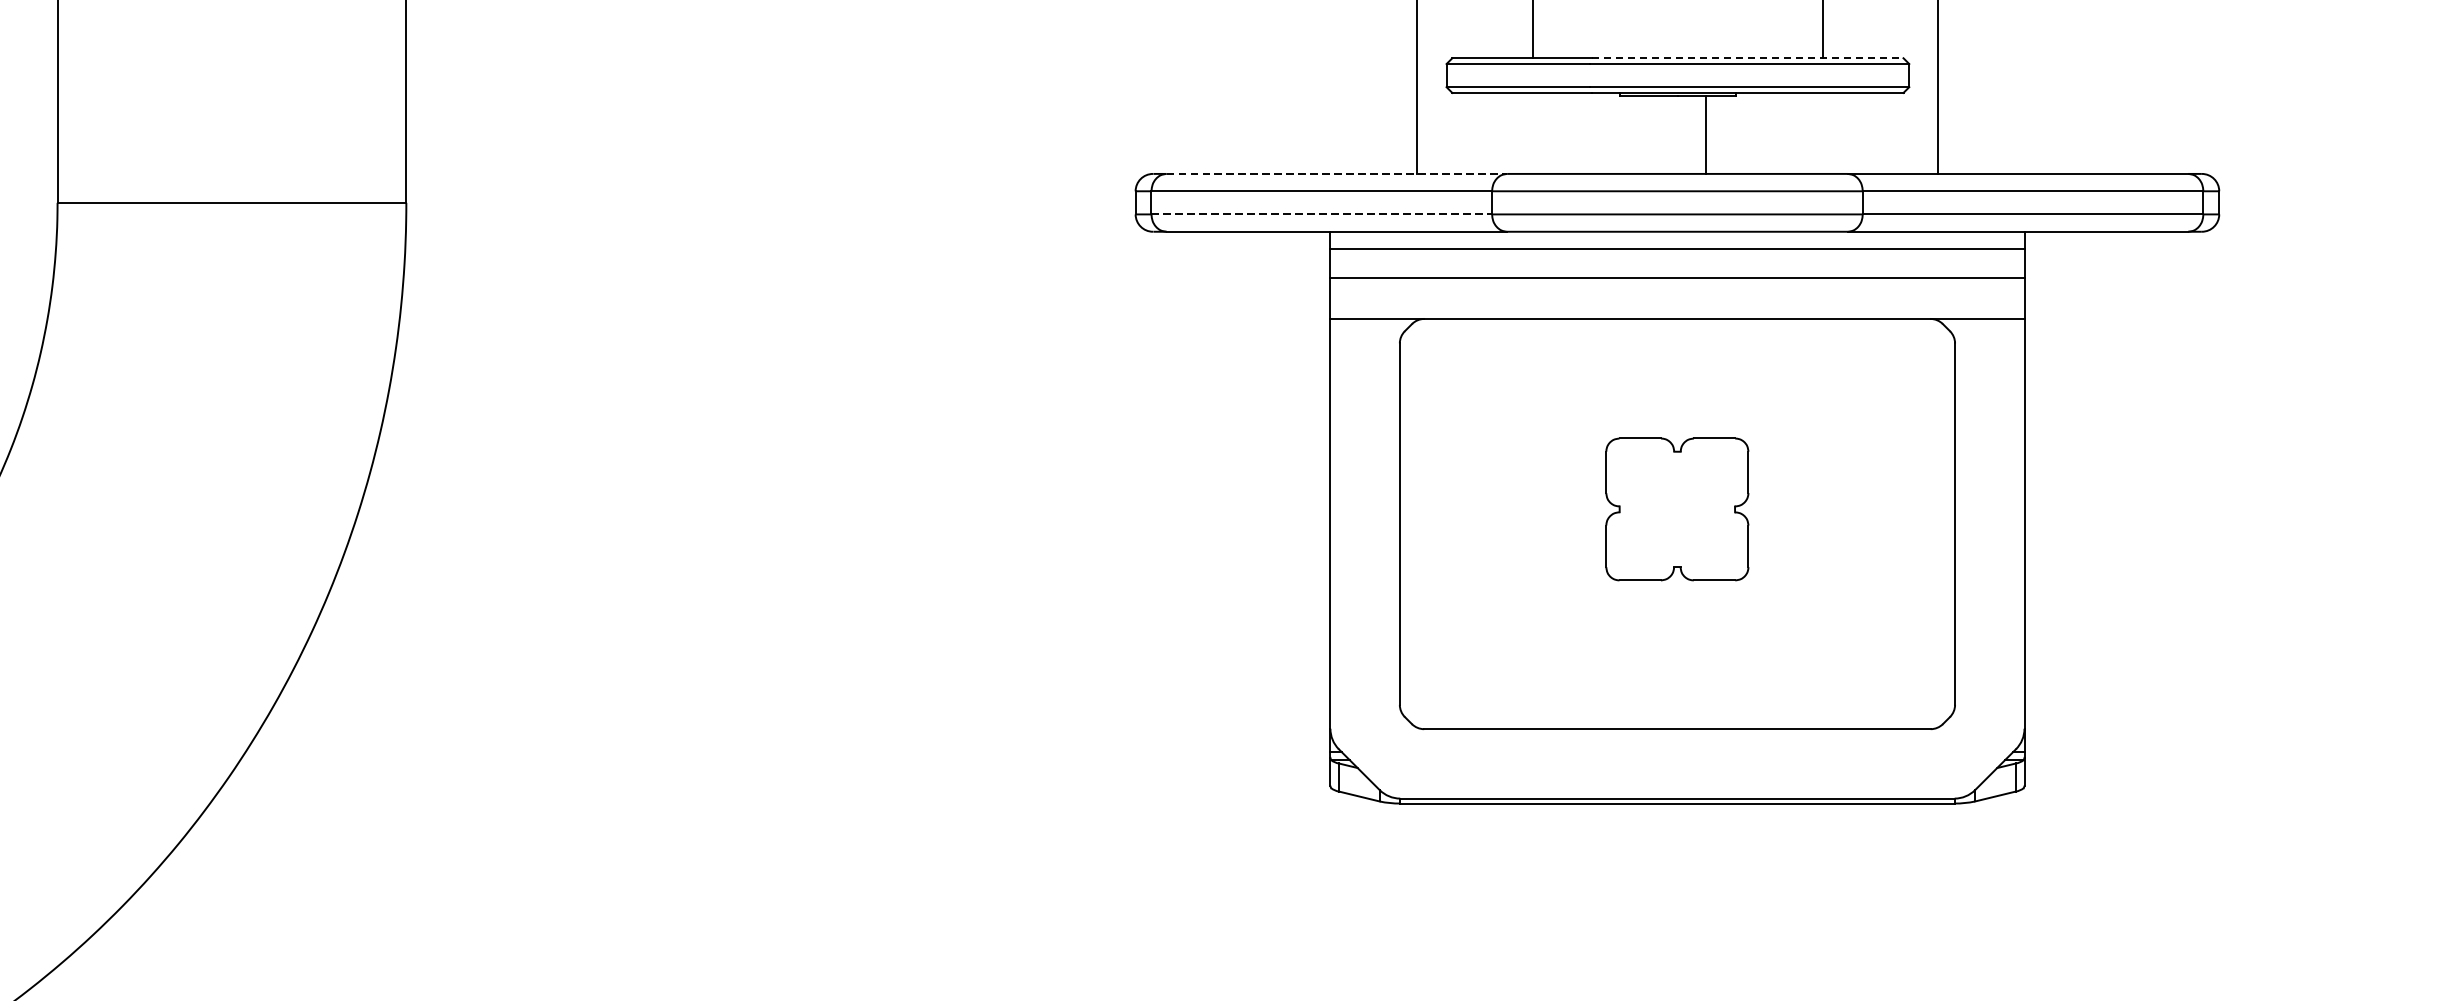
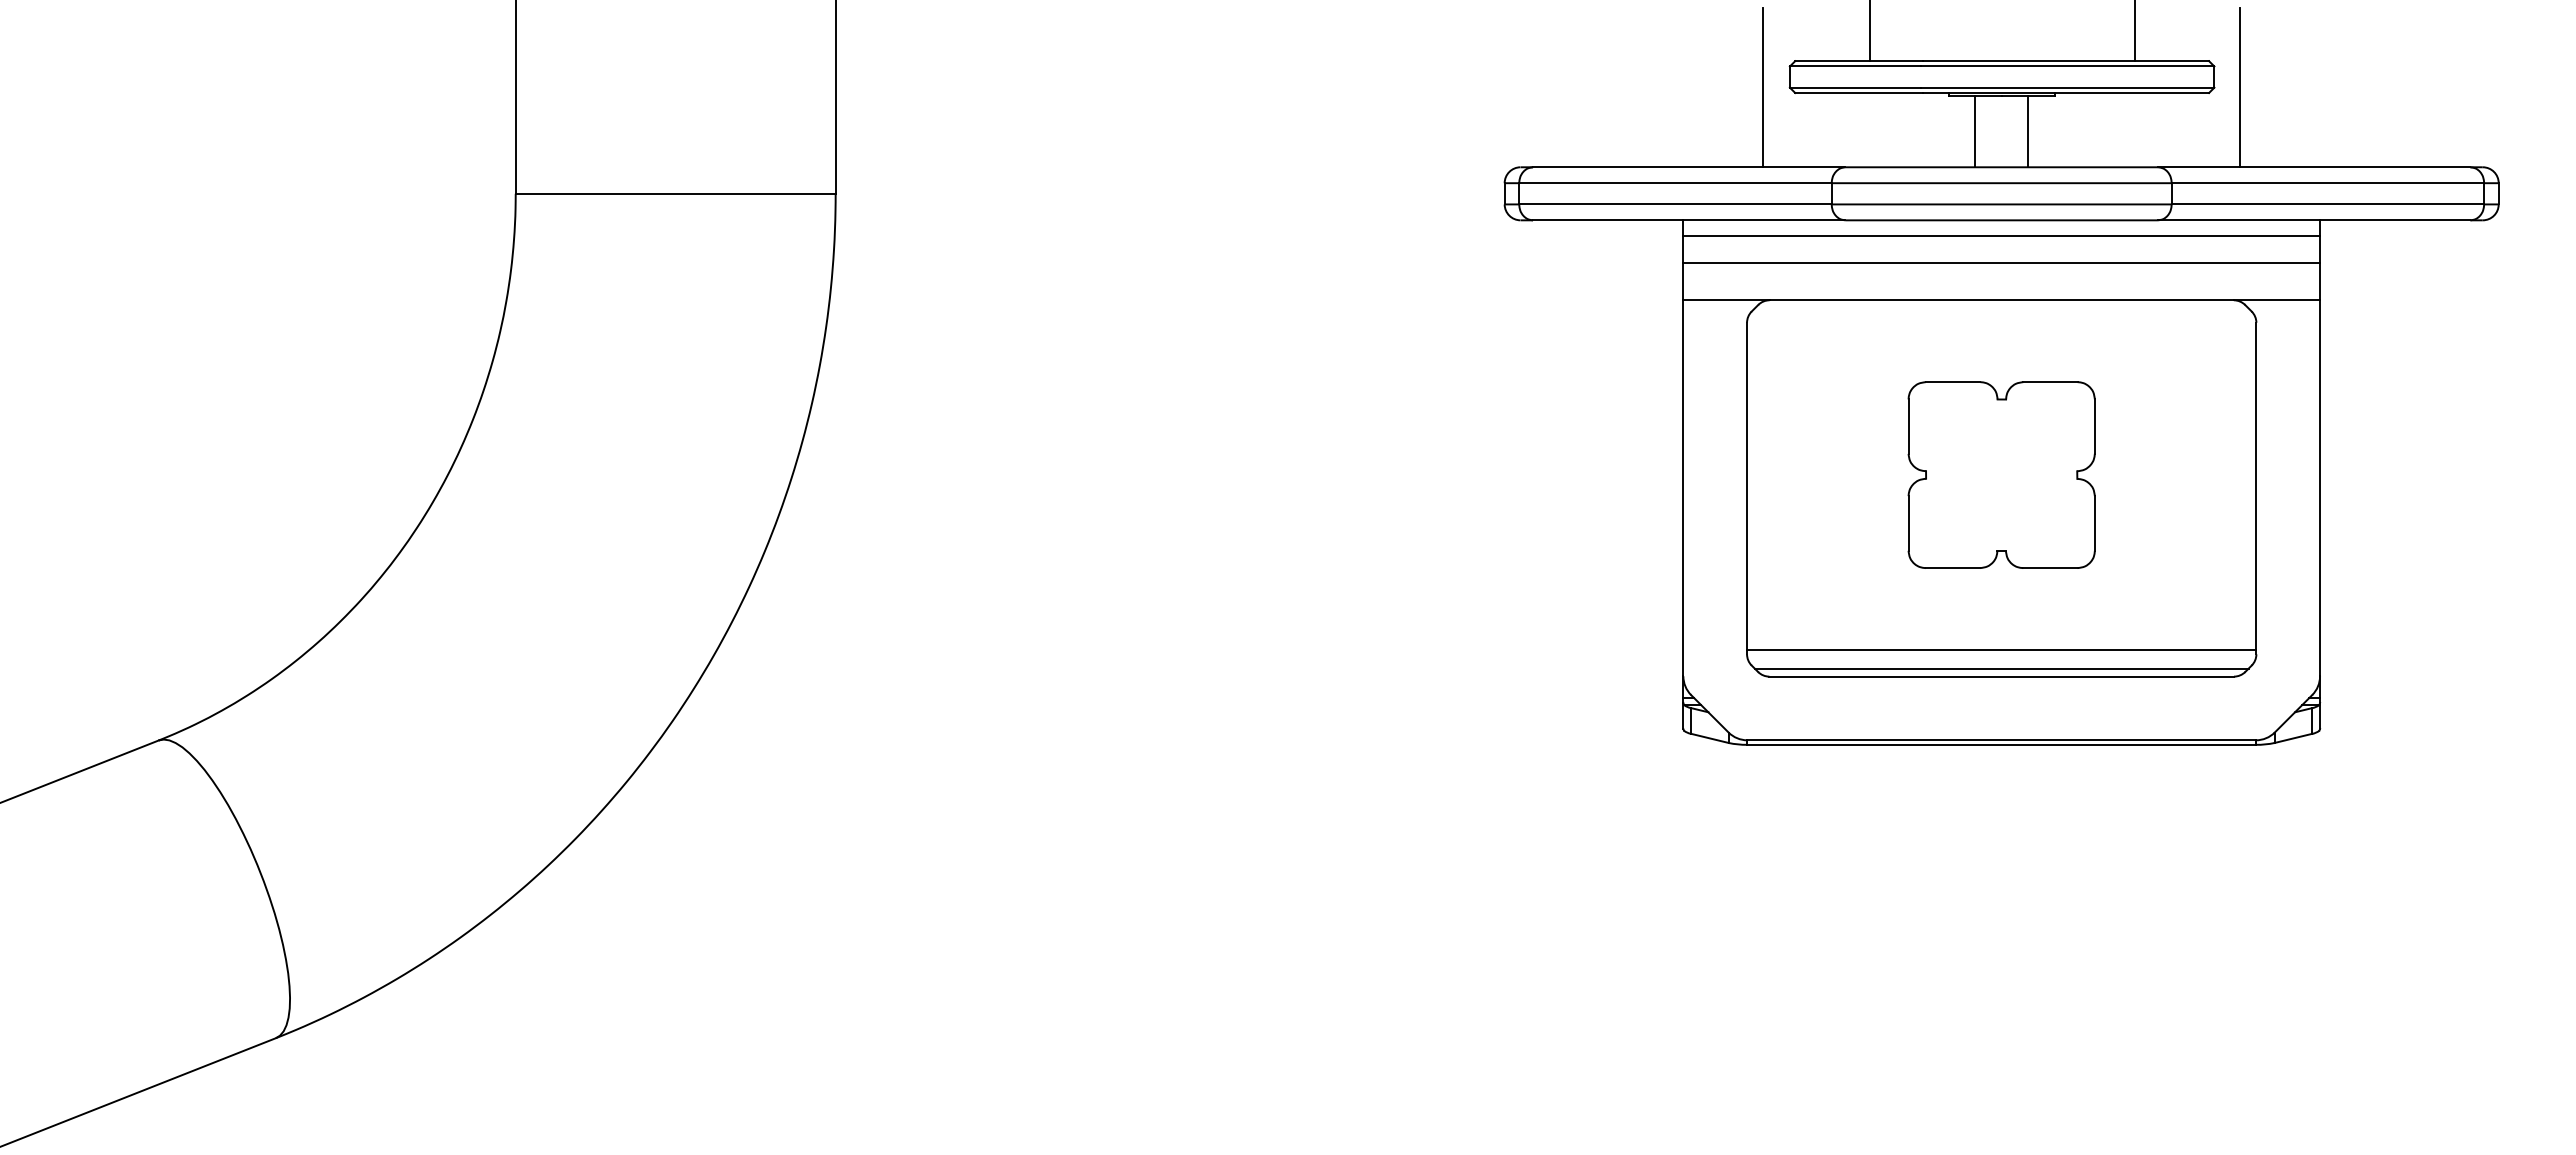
line: (1748, 58) -> (2066, 61), dashed -> solid
line: (1648, 134) -> (1975, 131), added
line: (1337, 174) -> (1689, 167), dashed -> solid
line: (1321, 214) -> (1675, 204), dashed -> solid
part: (1677, 508) -> (2001, 474), size x1.43
line: (1677, 699) -> (2001, 649), added
line: (1677, 720) -> (2001, 668), added

